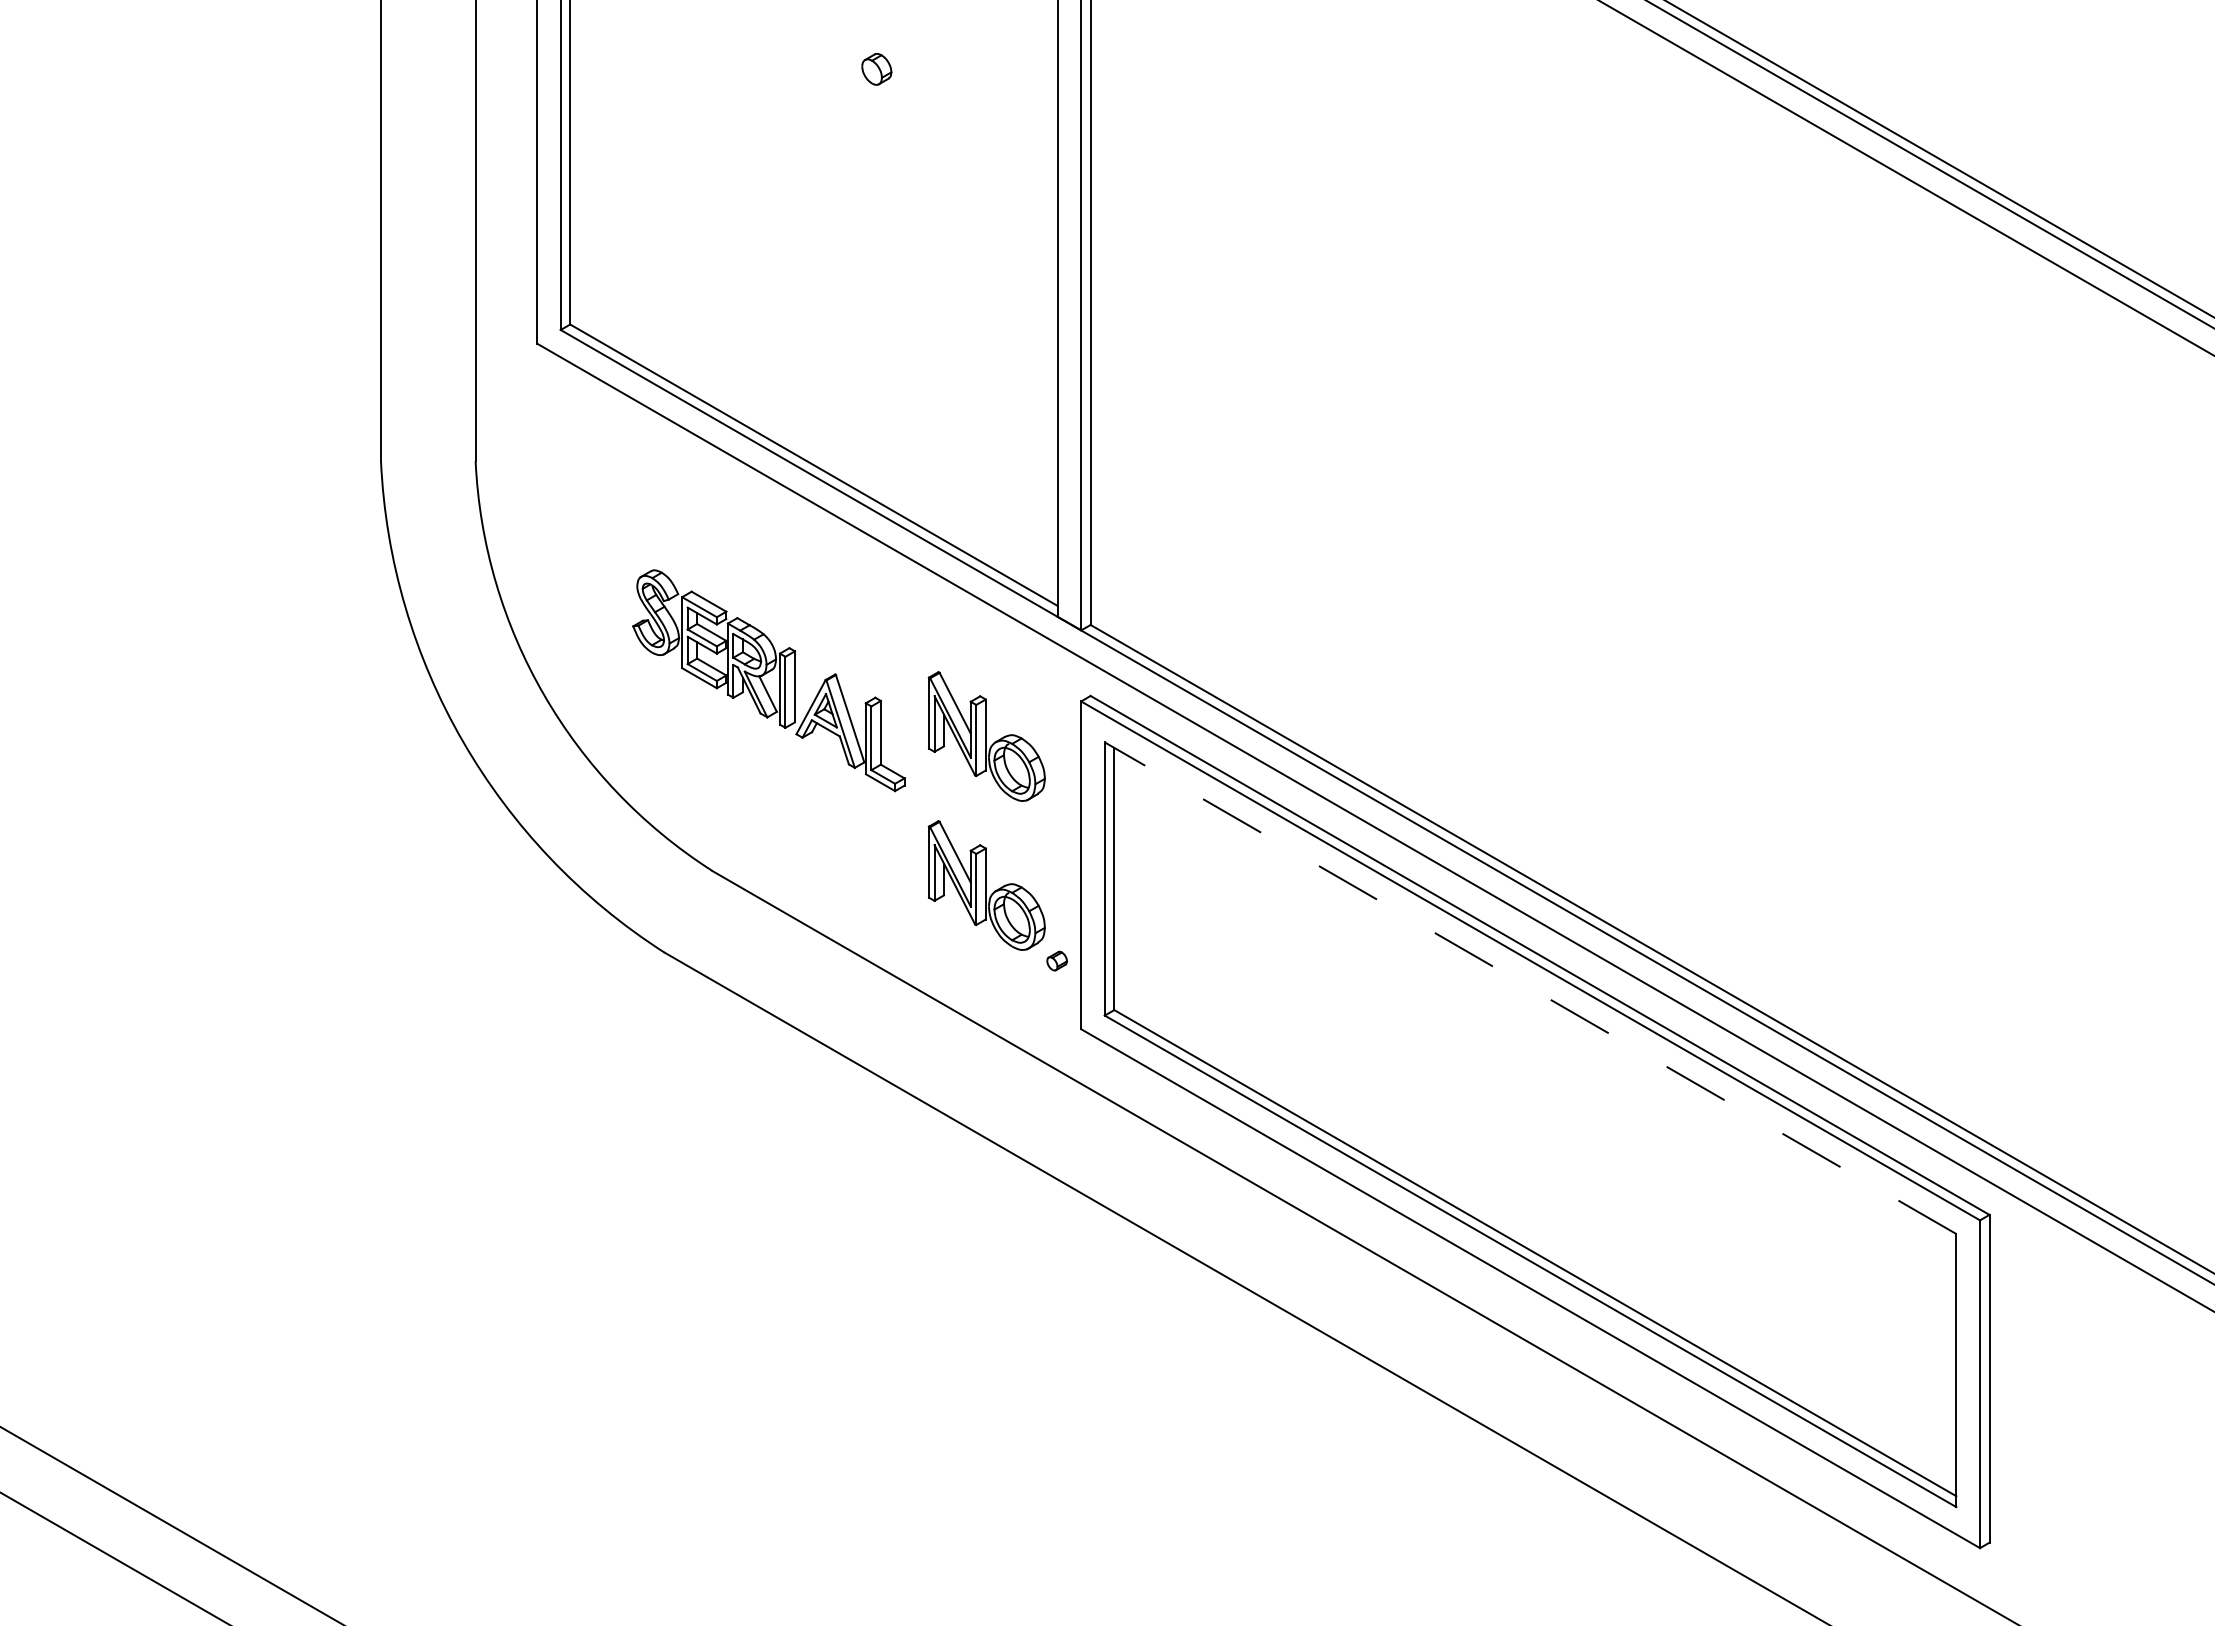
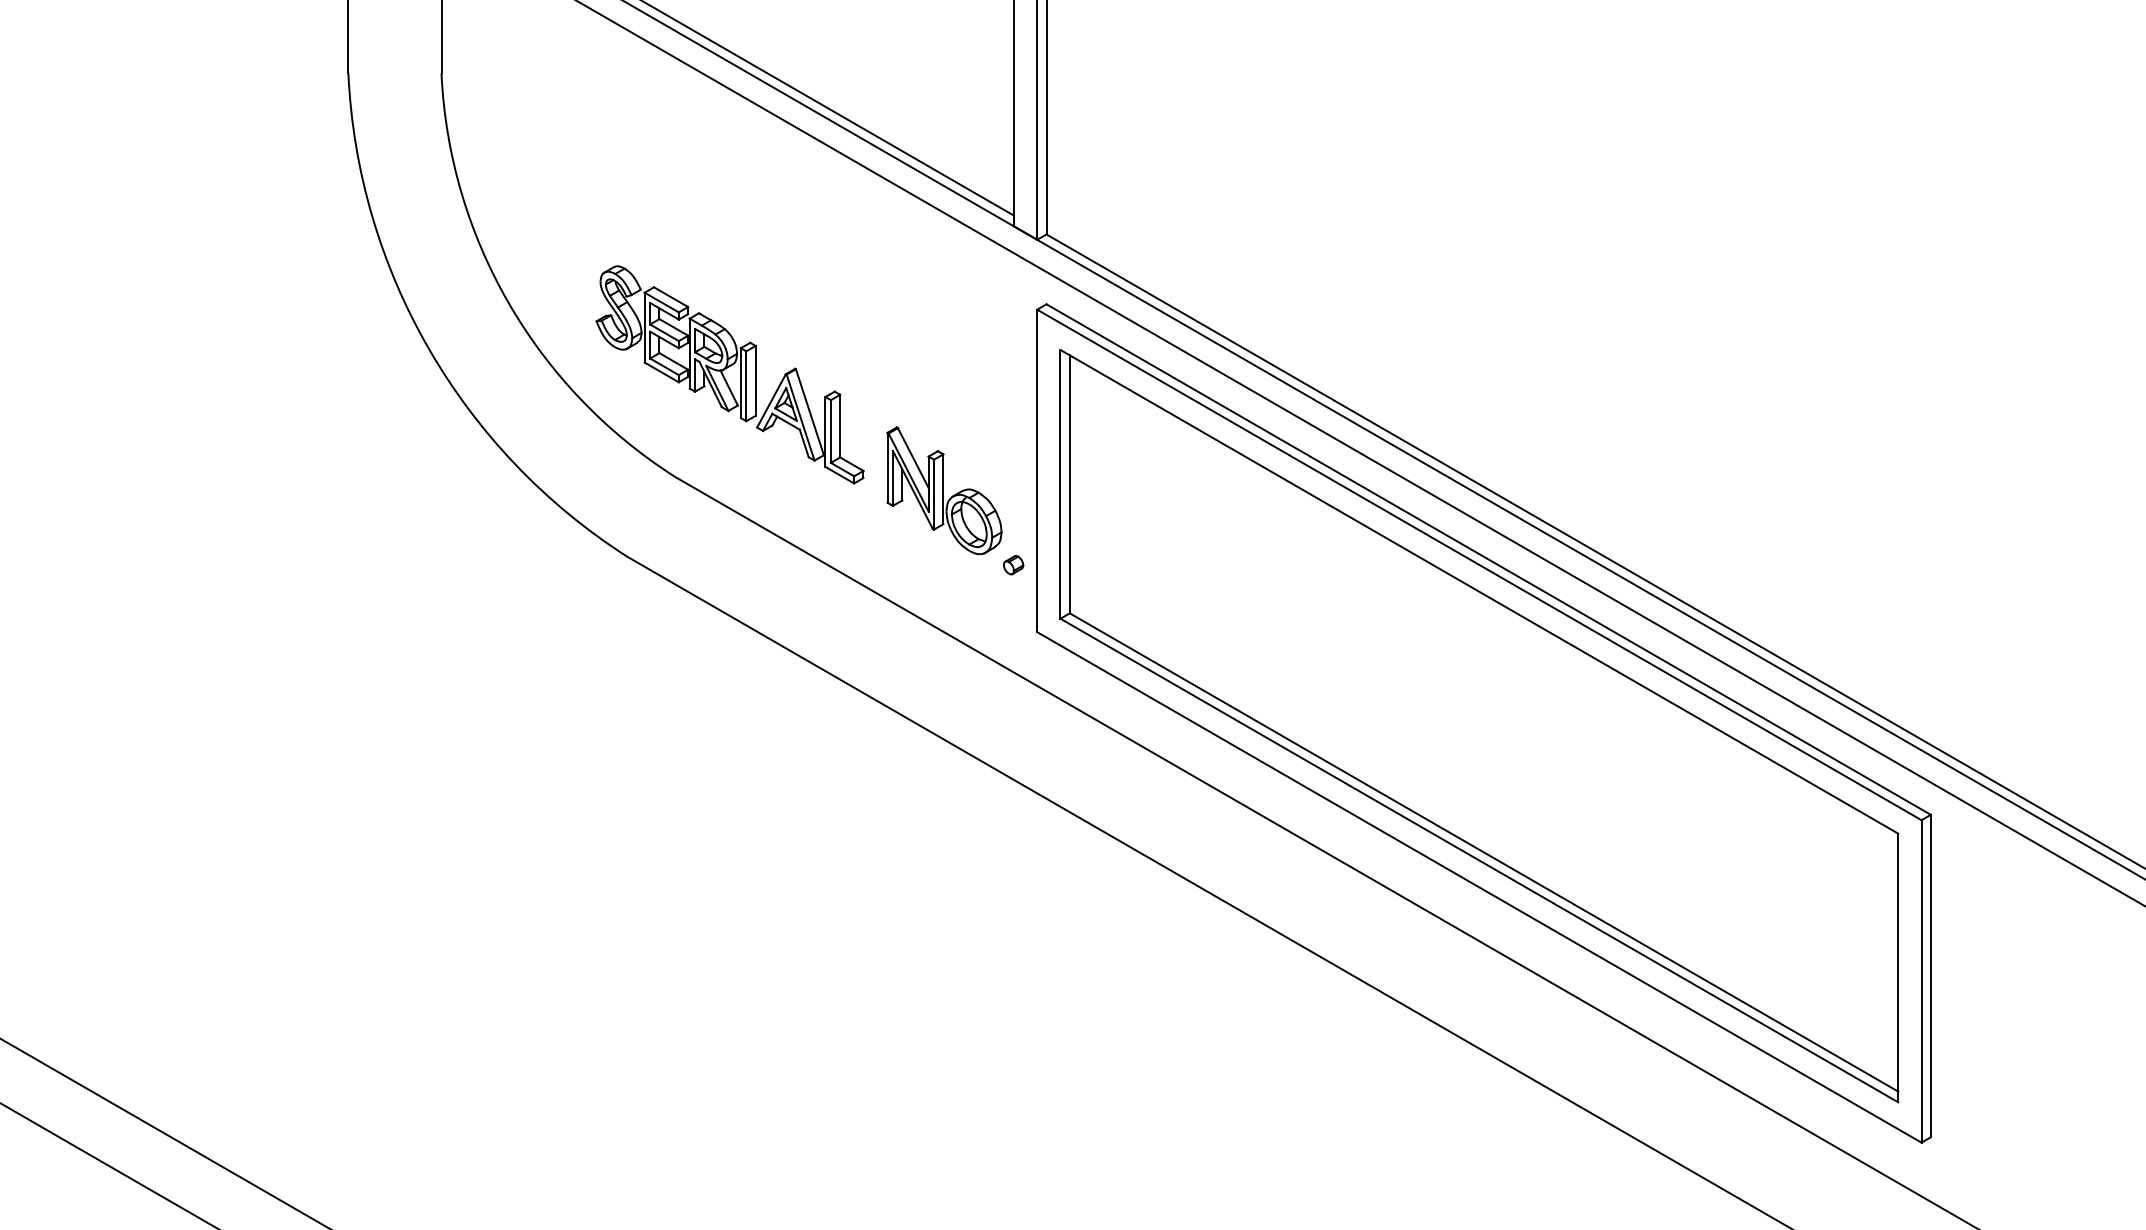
part: (768, 680) -> (729, 374), moved
part: (986, 736) -> (944, 344), removed
line: (1530, 988) -> (1479, 592), dashed -> solid

